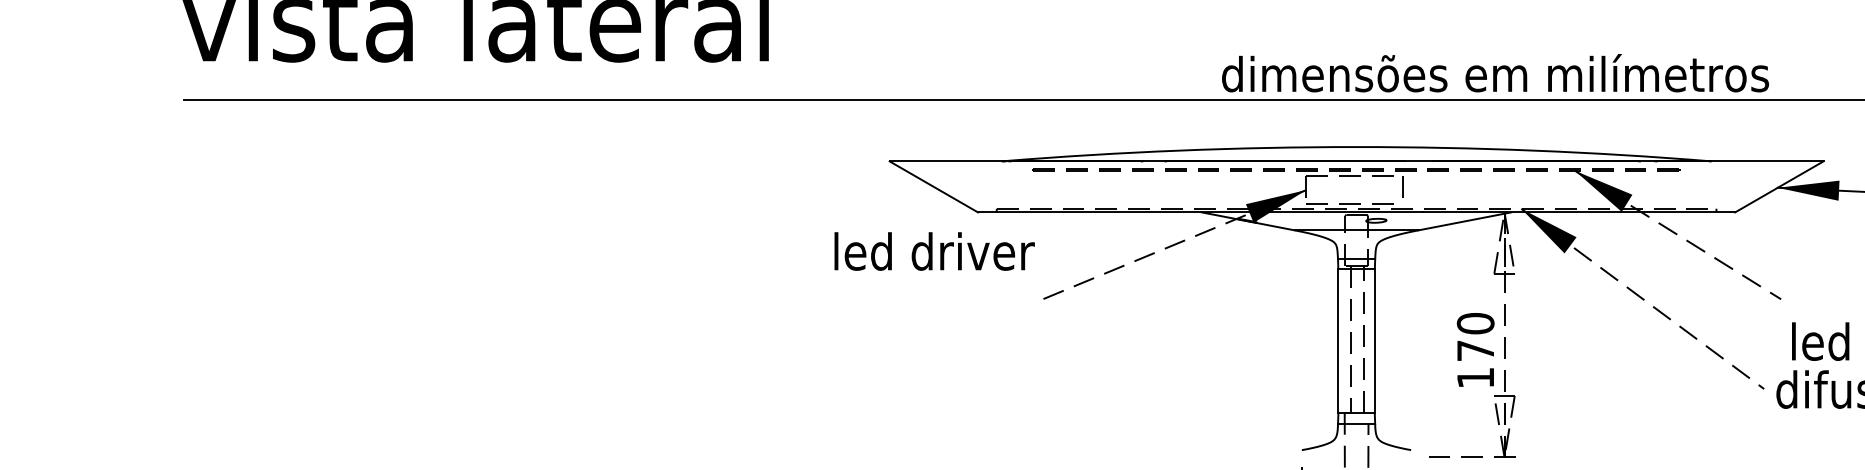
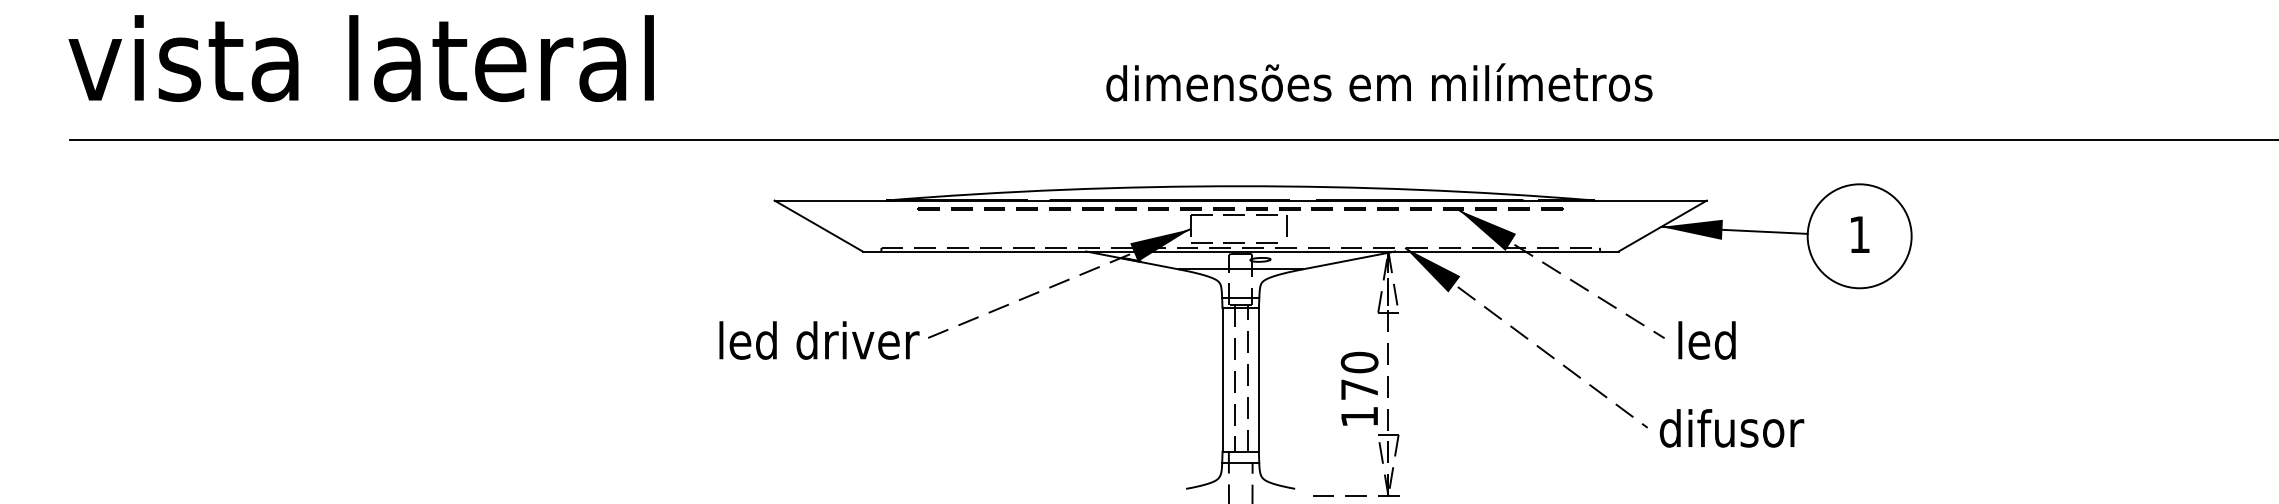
text: (1495, 73) -> (1379, 82), moved
text: (934, 251) -> (819, 340), moved
text: (1820, 341) -> (1706, 340), moved

